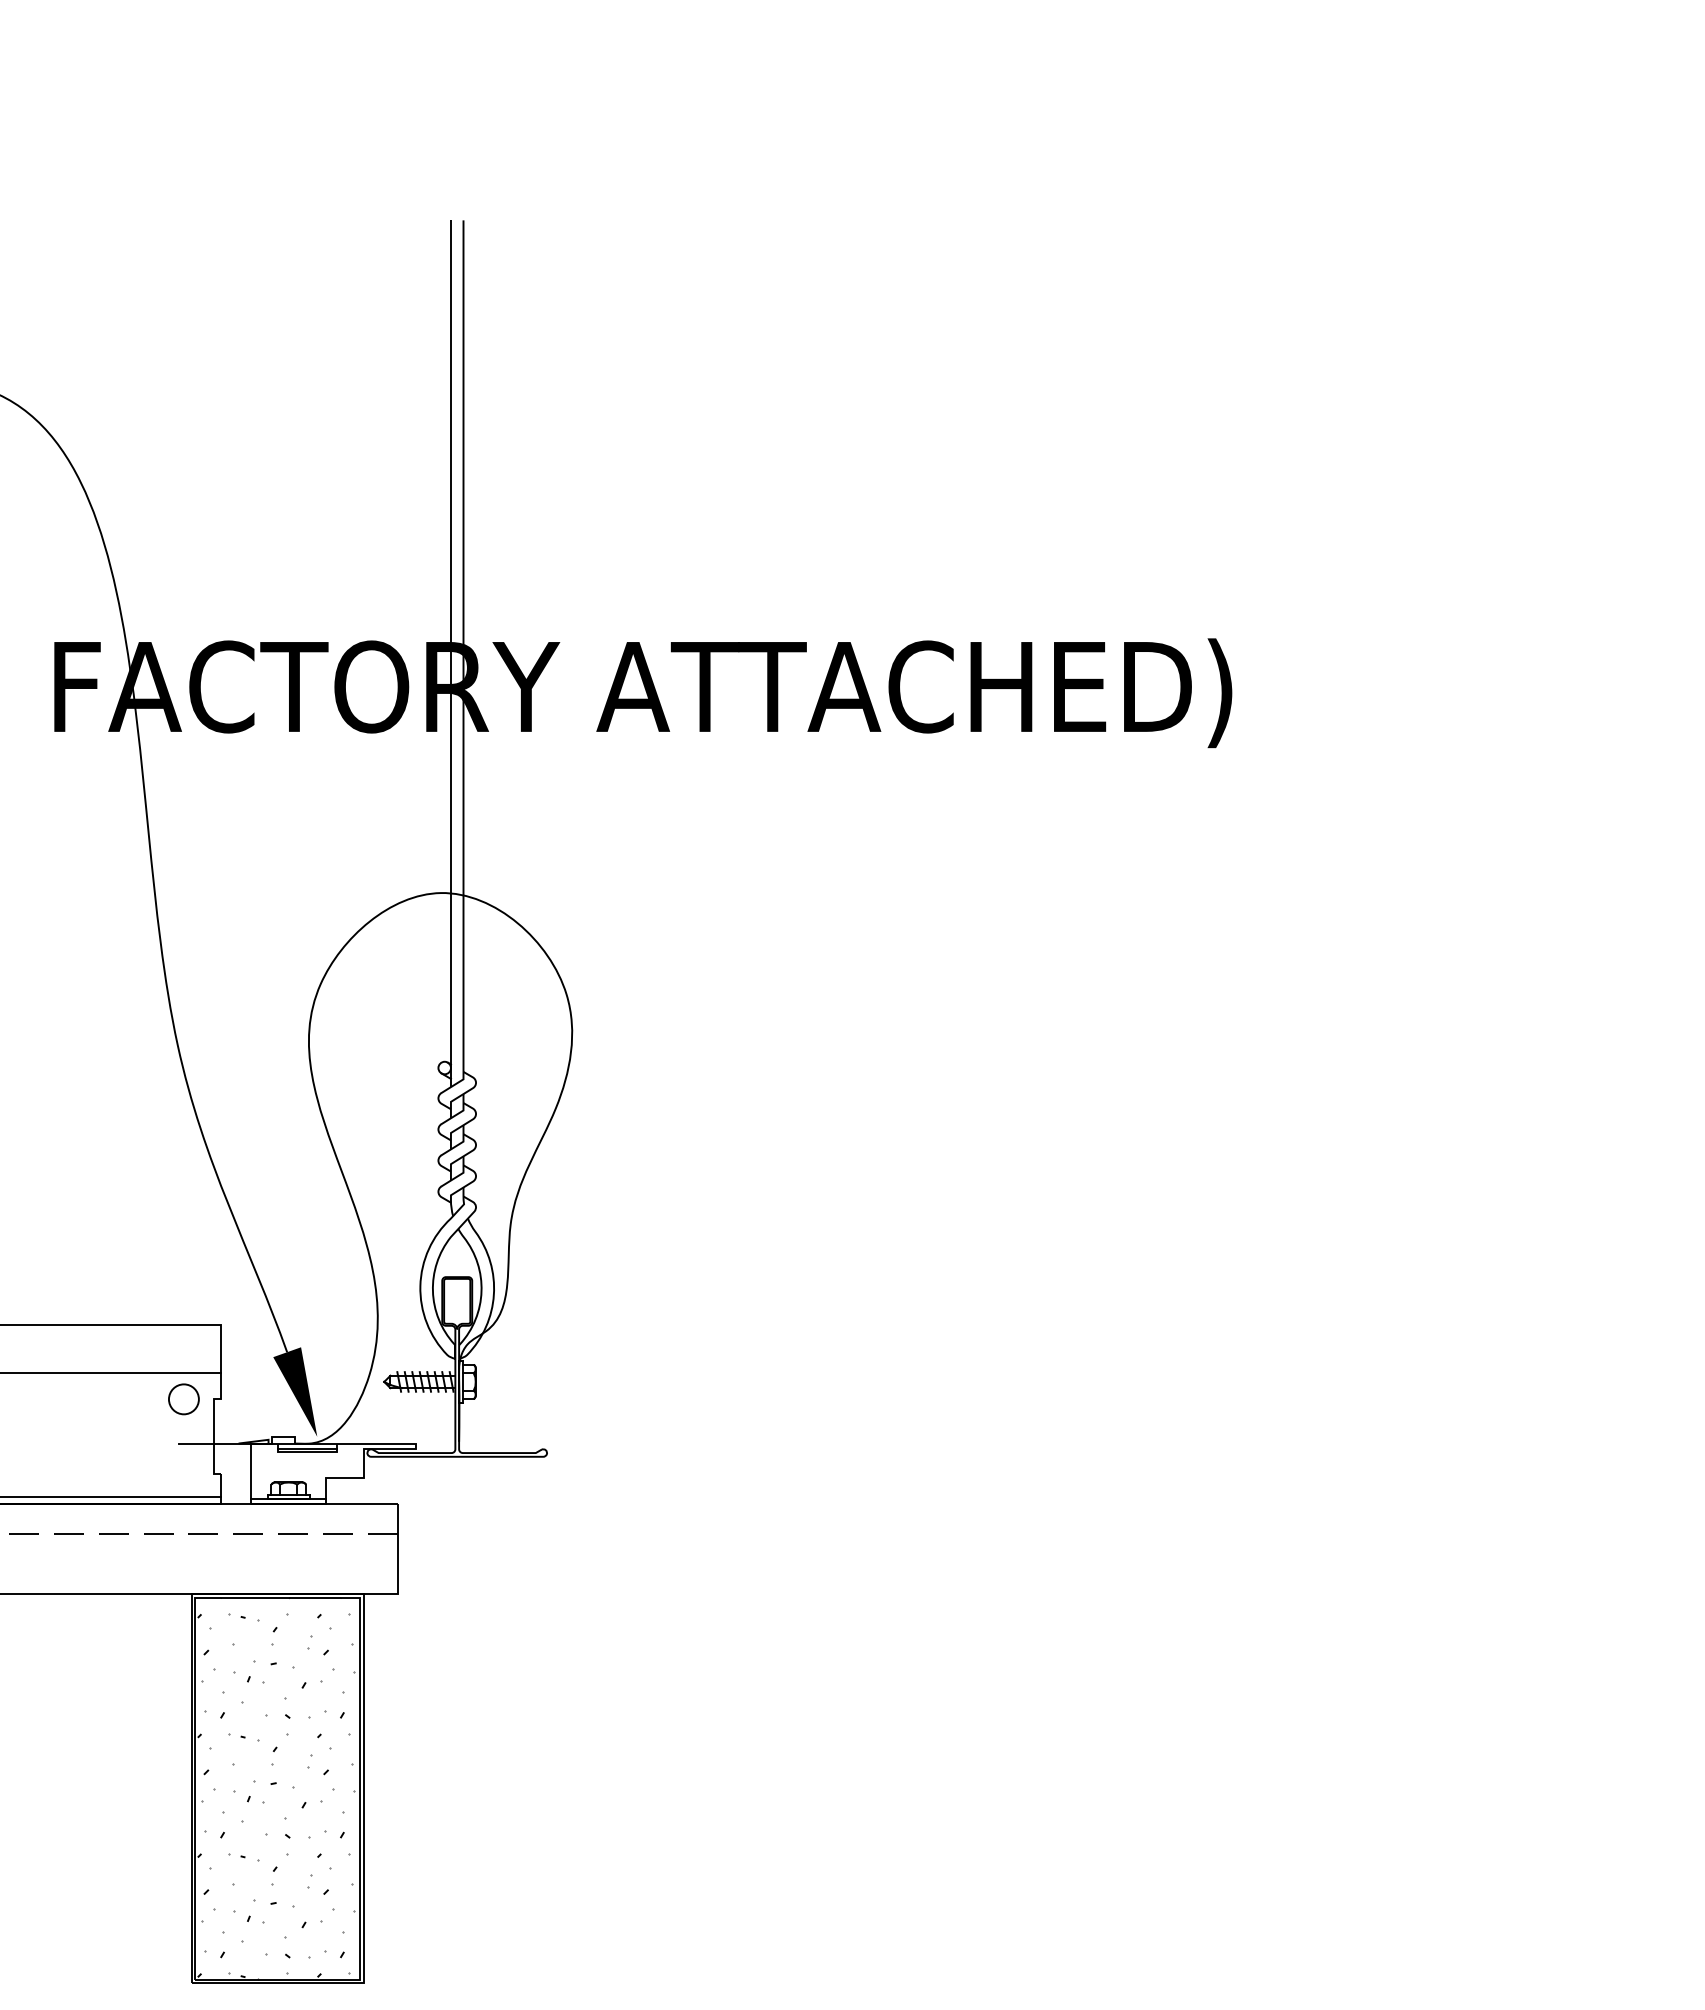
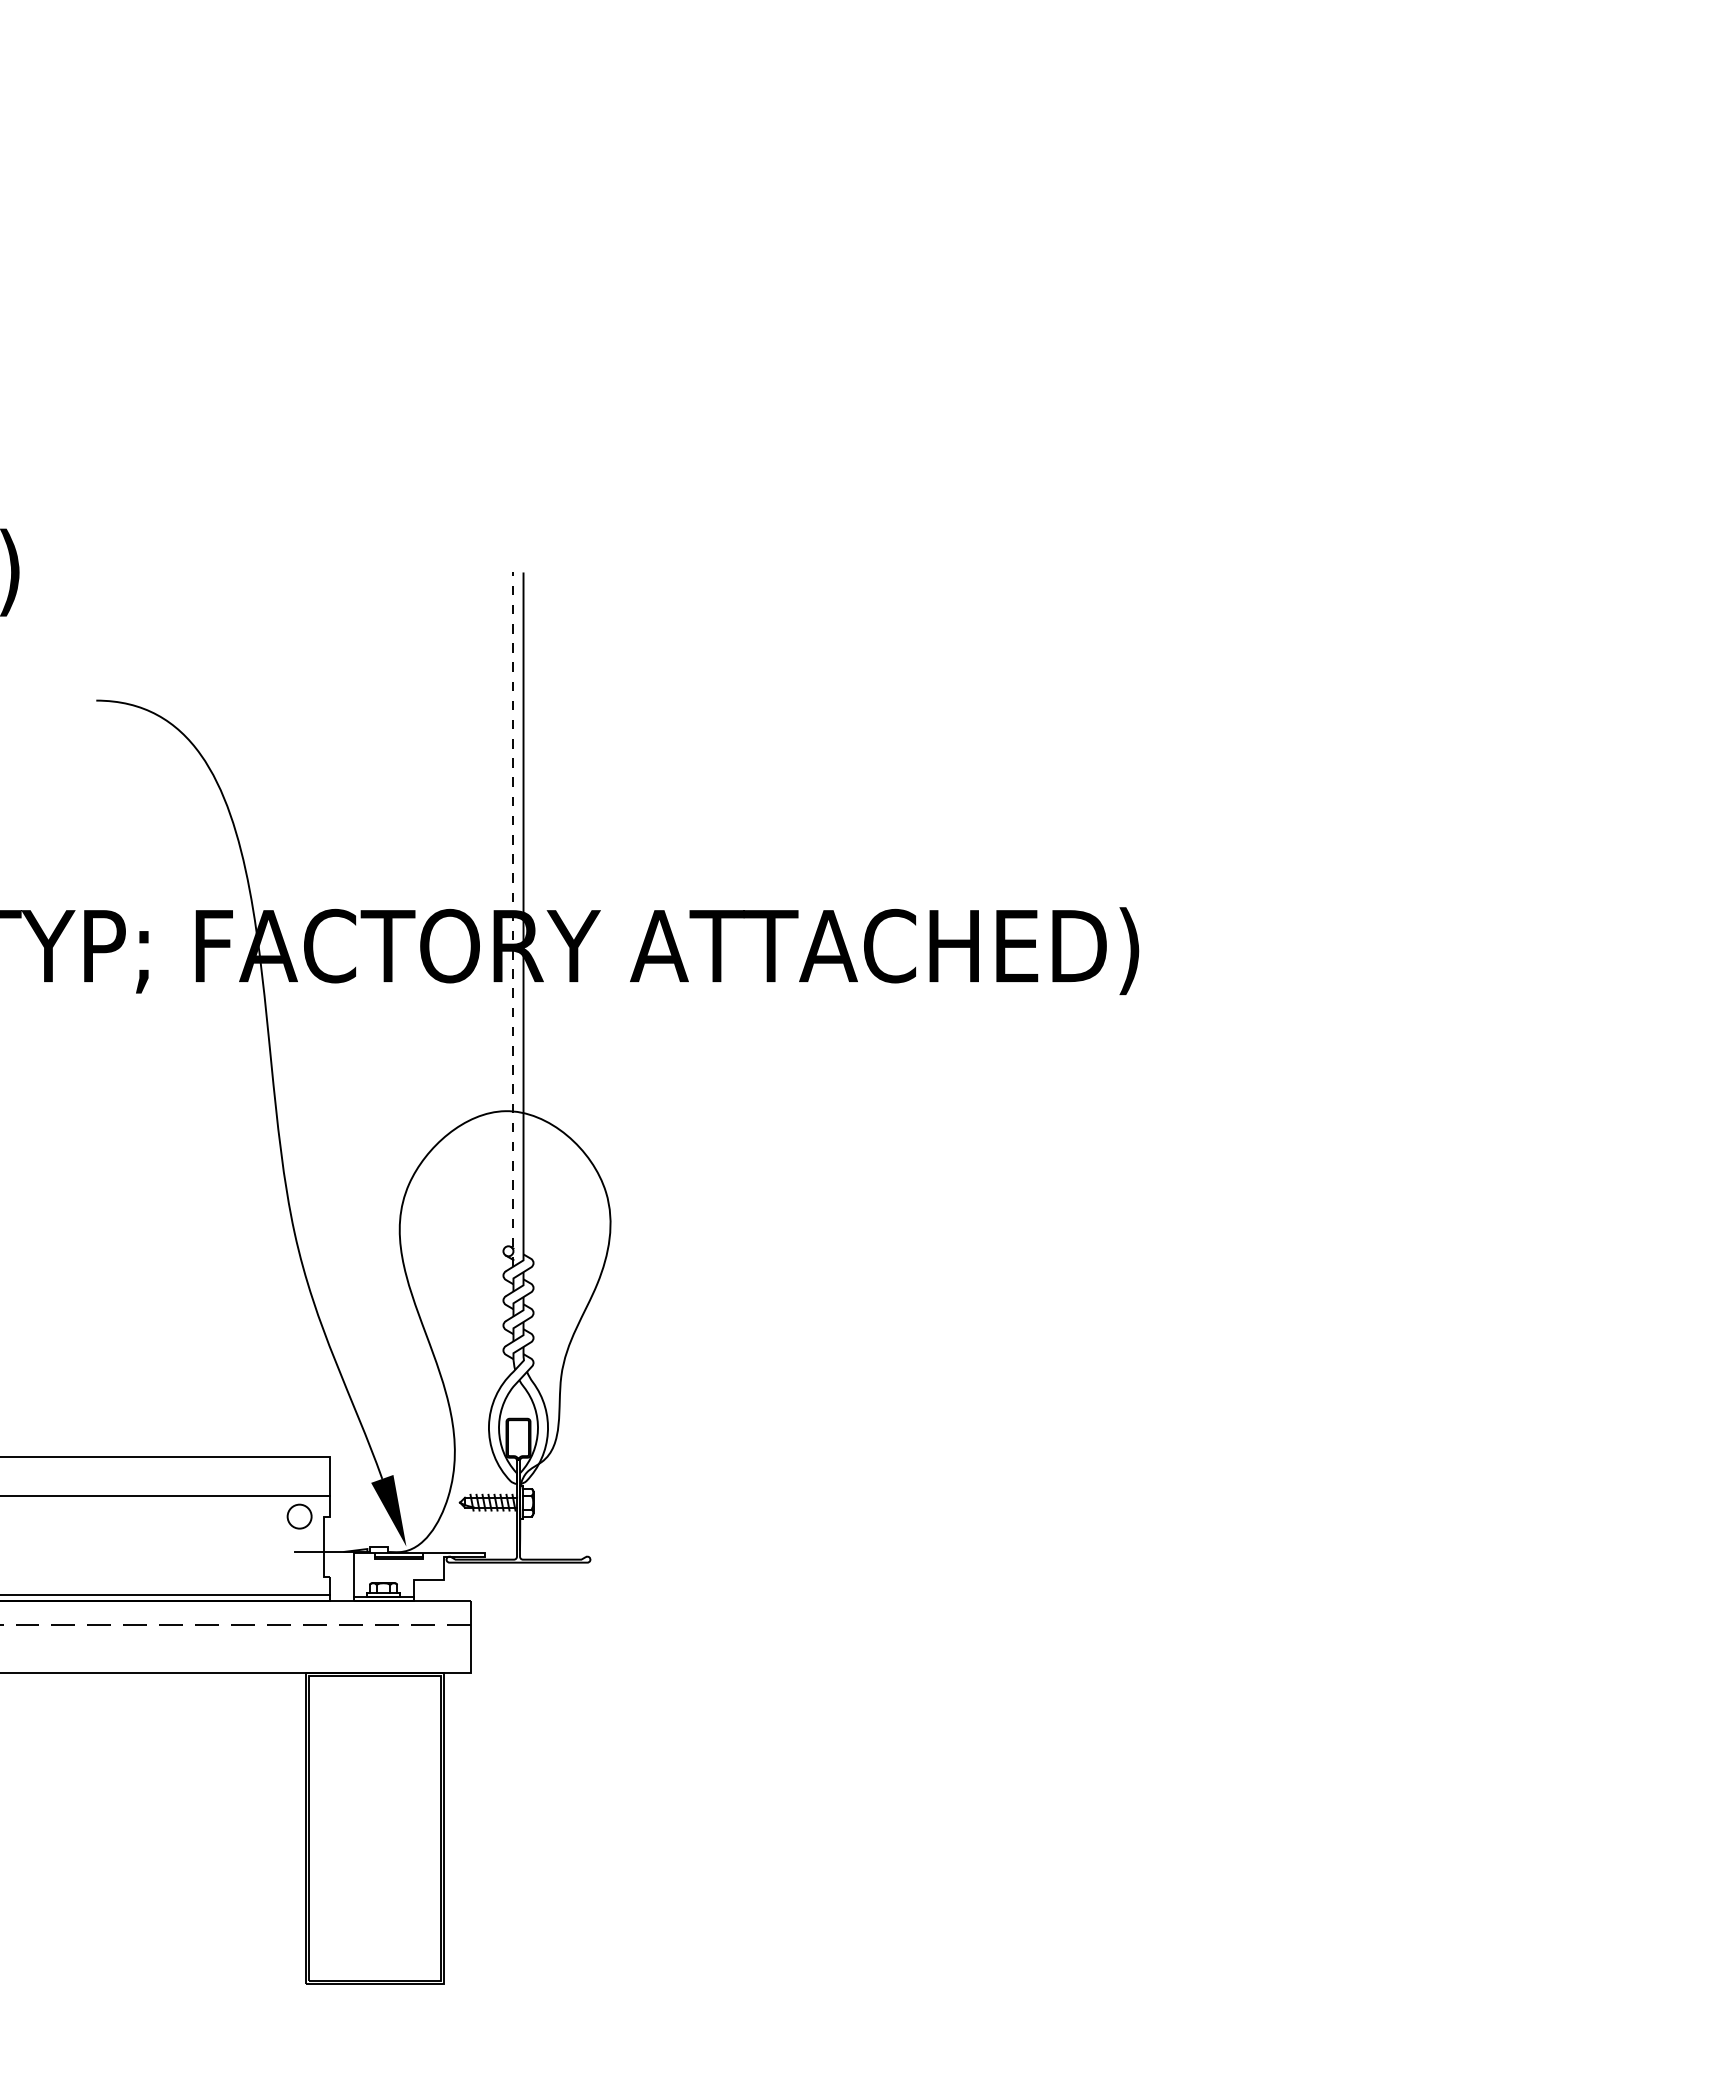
line: (450, 653) -> (513, 919), solid -> dashed
hatch: (274, 1788) -> (372, 1828), removed

